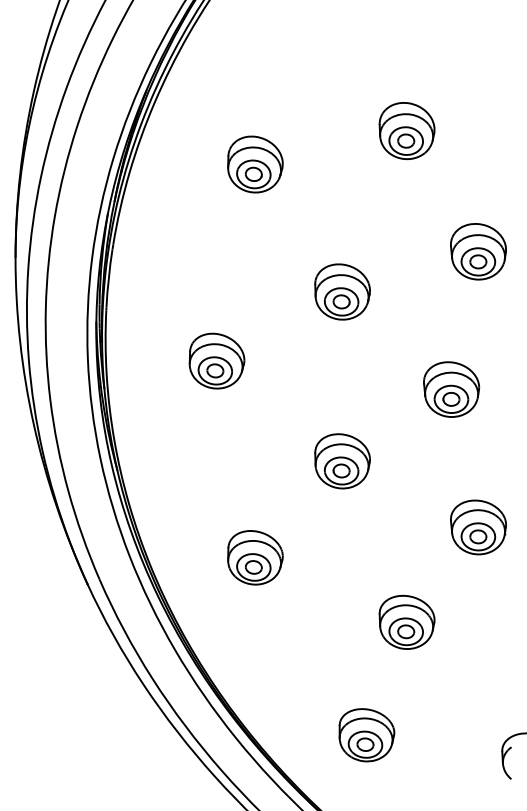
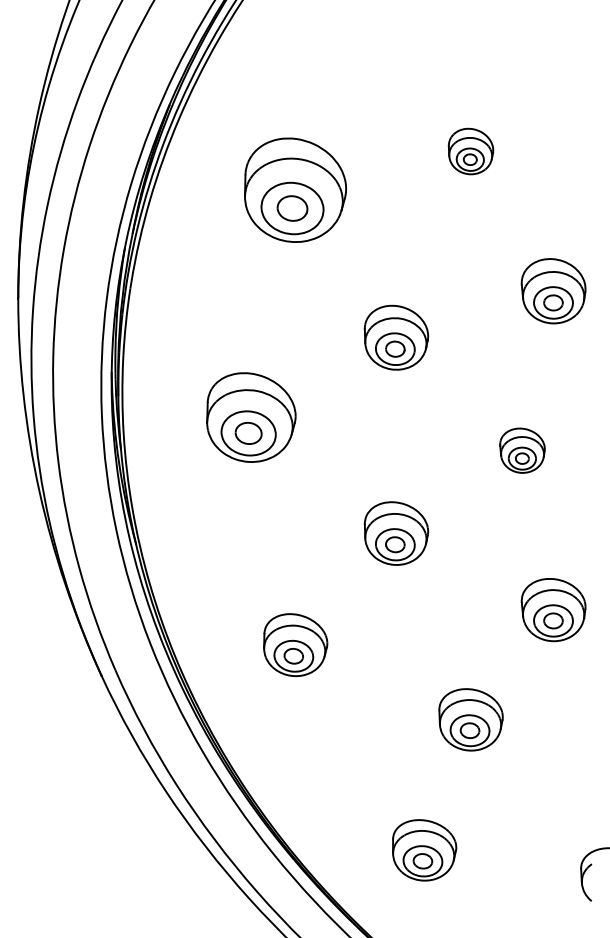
part: (406, 130) -> (470, 151), size x0.7
part: (255, 164) -> (295, 190), size x1.6
part: (216, 360) -> (250, 417), size x1.4
part: (451, 389) -> (522, 450), size x0.7

